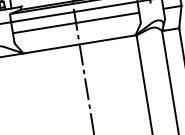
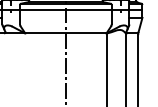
line: (75, 22) -> (65, 17), removed

